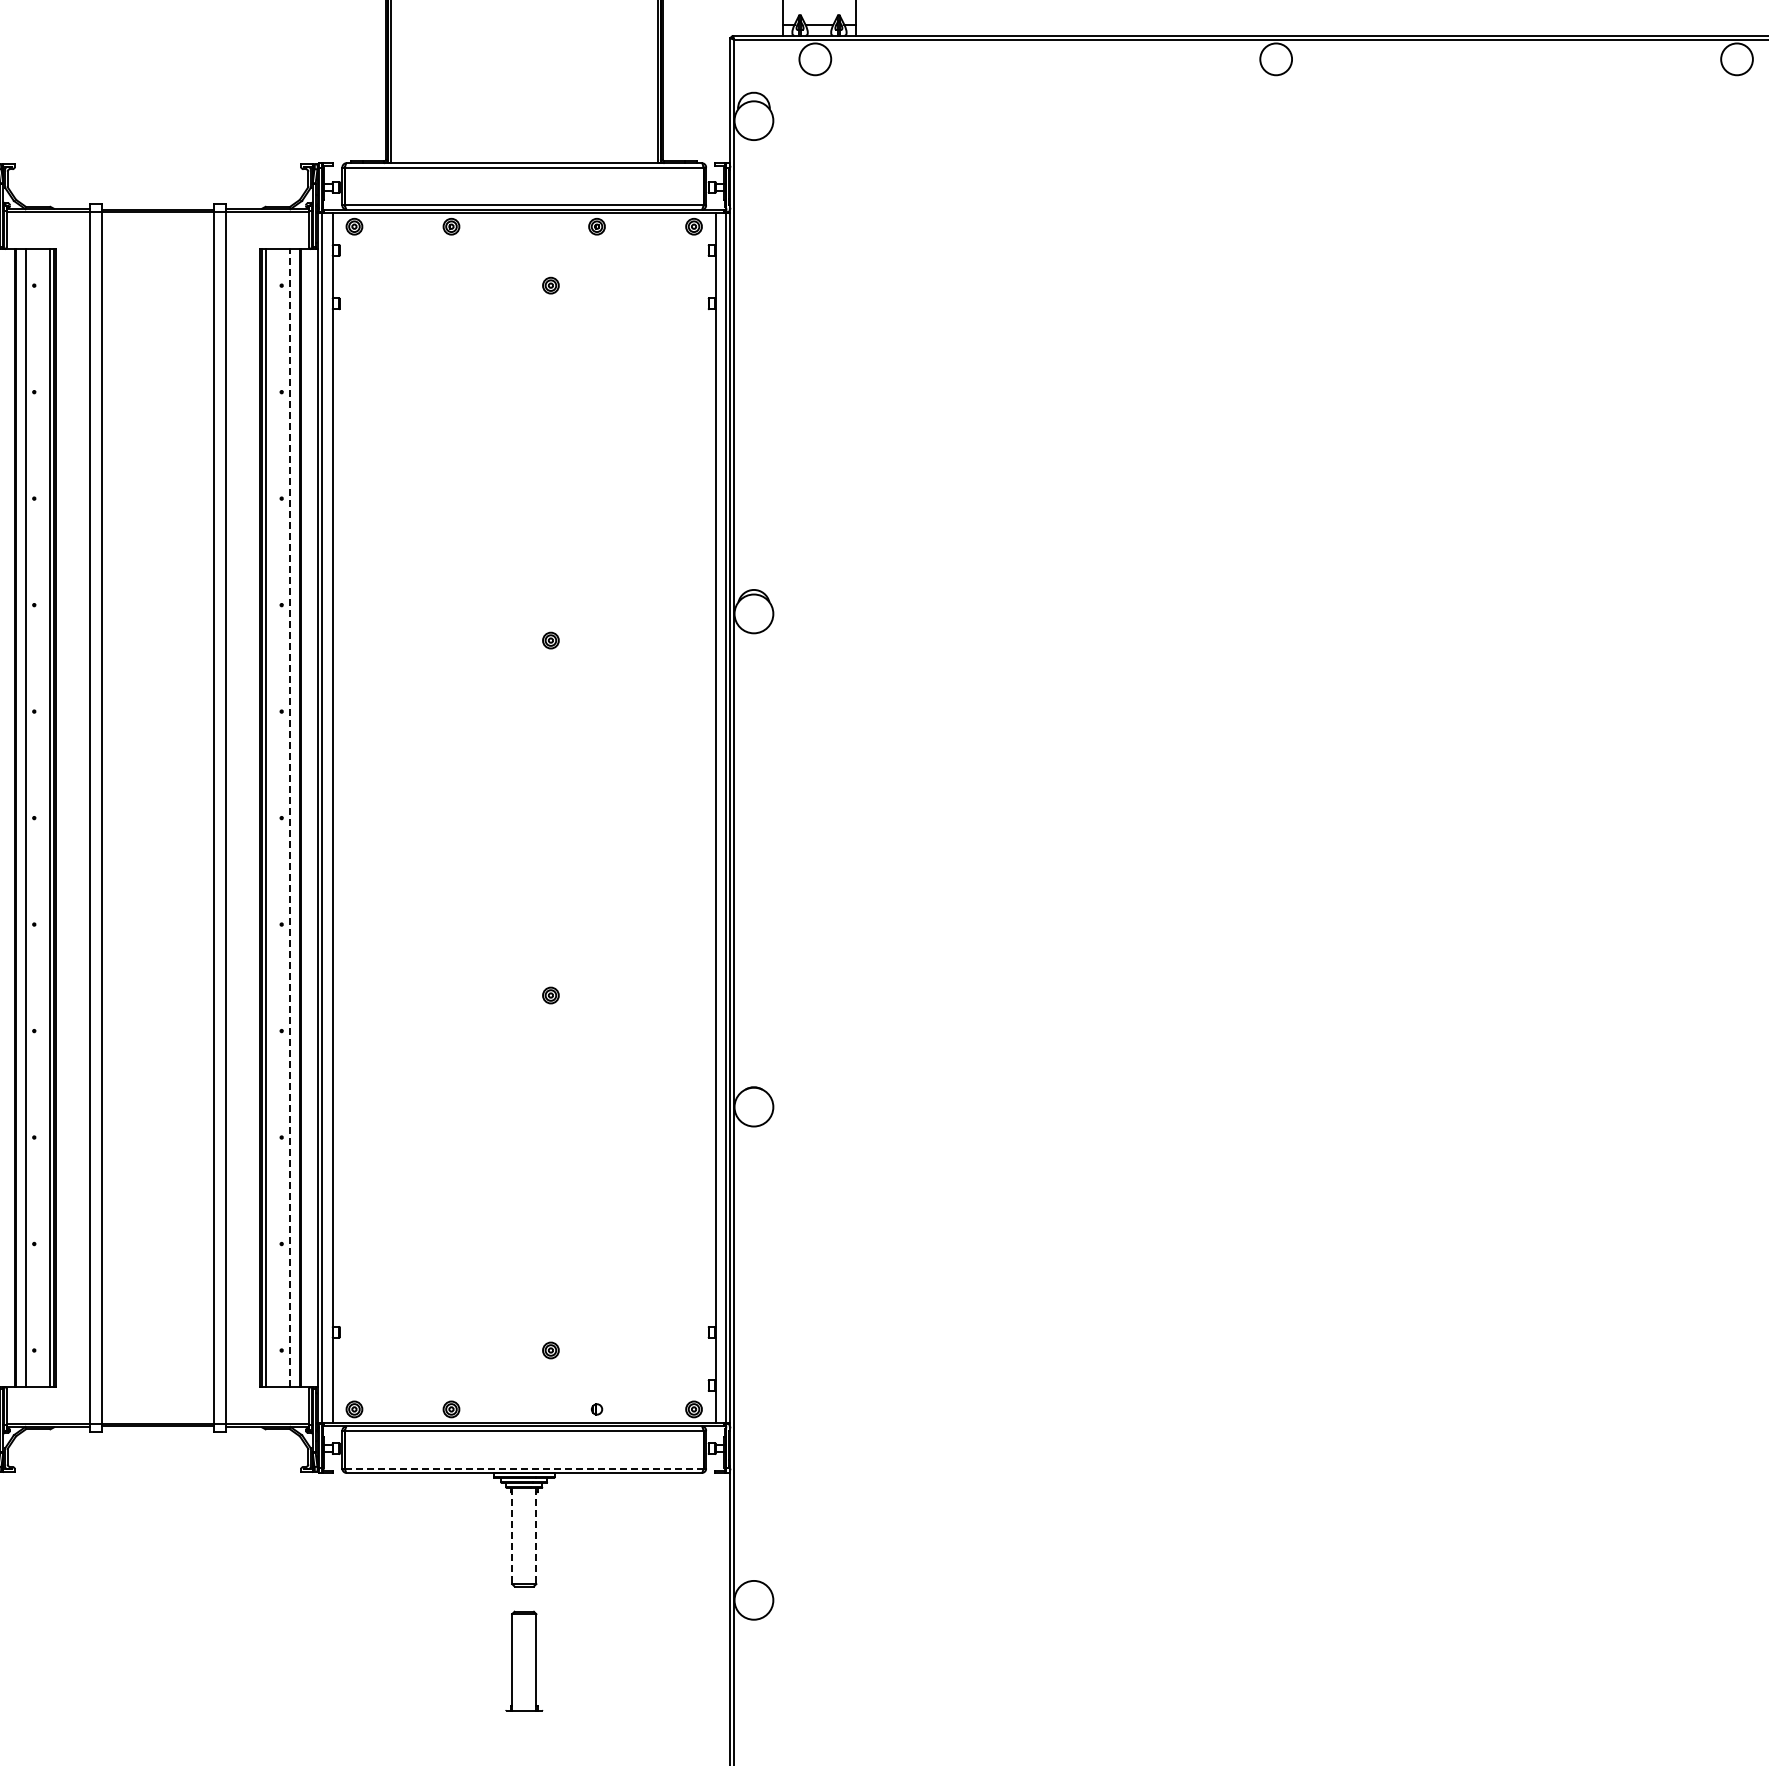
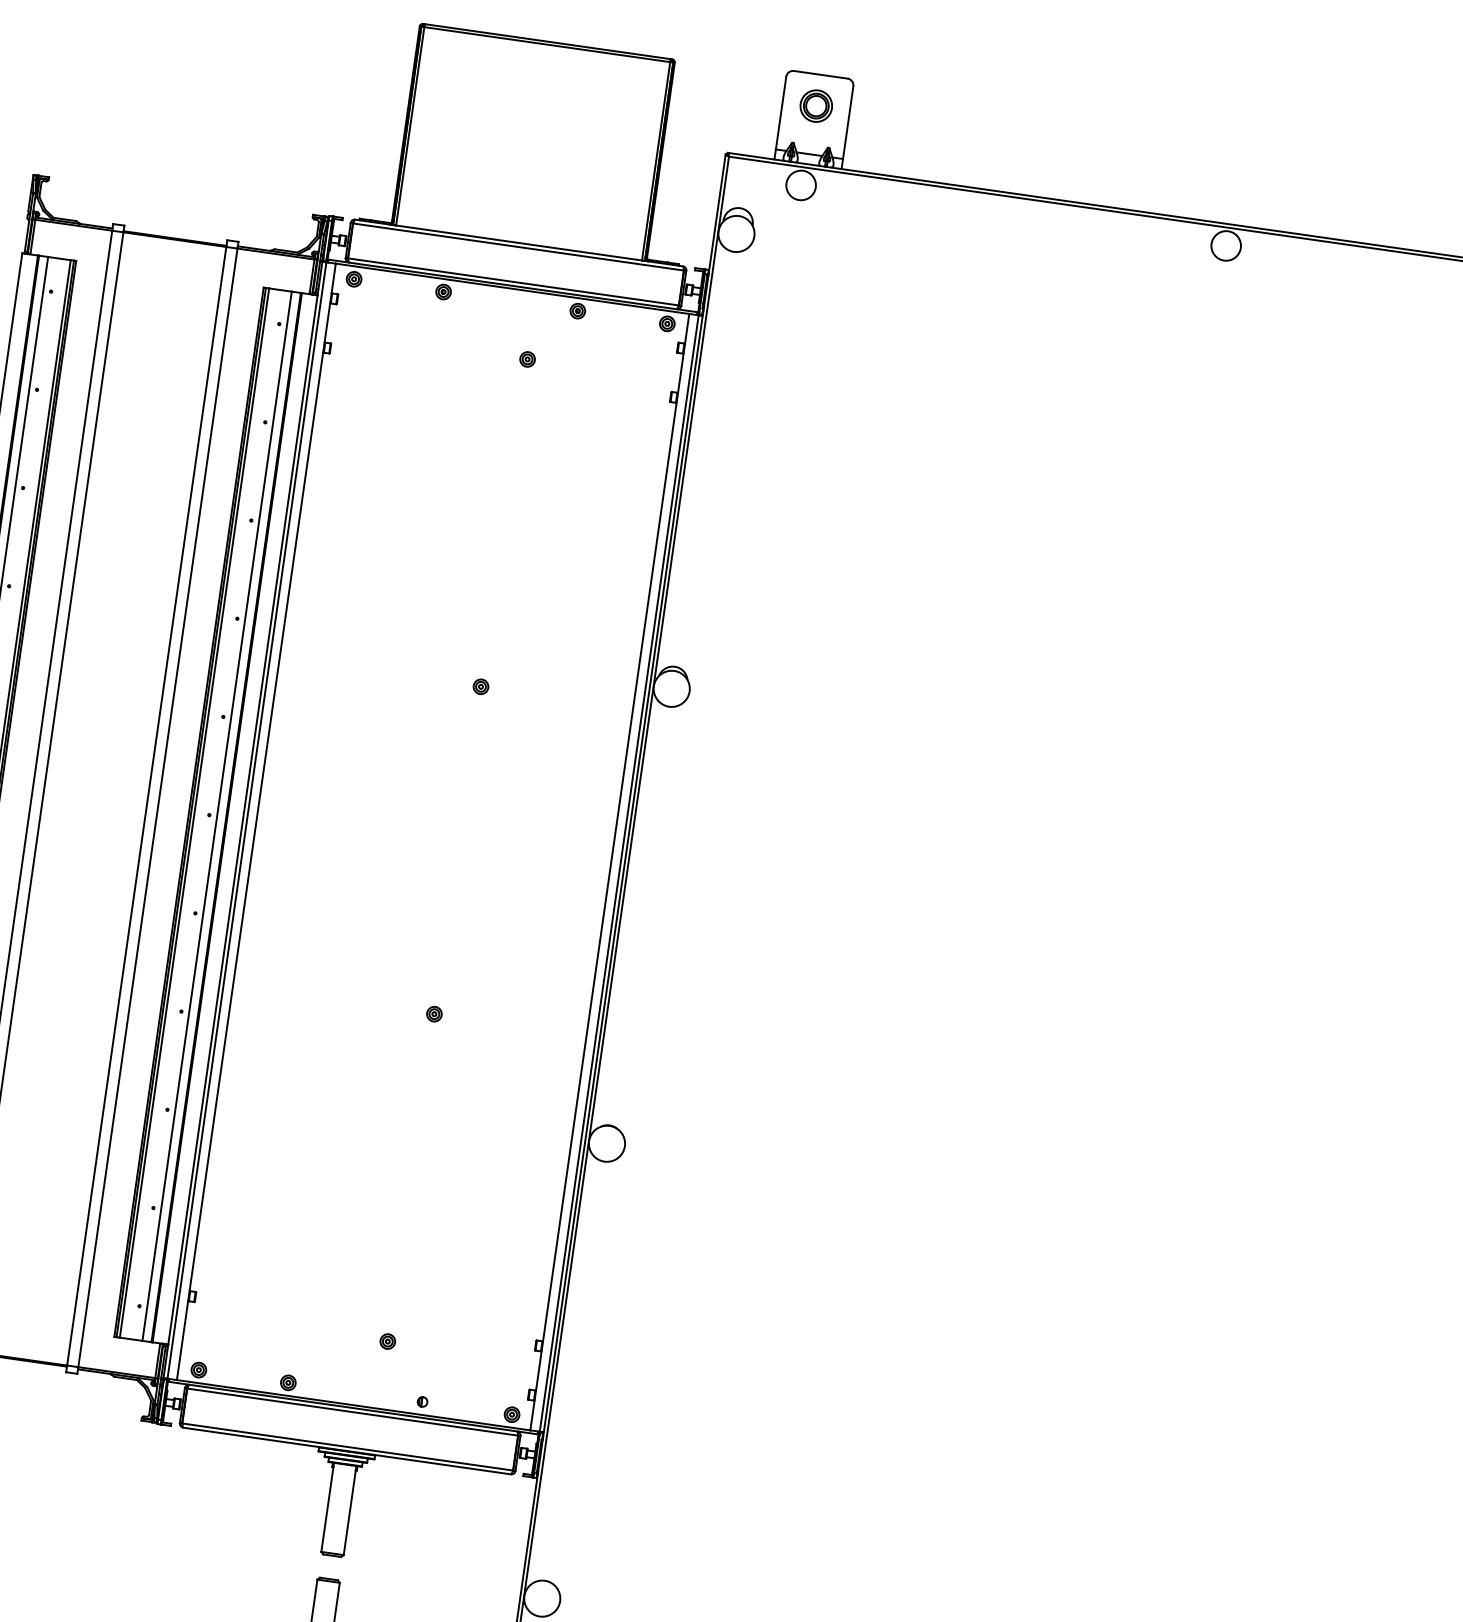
line: (290, 818) -> (217, 816), dashed -> solid
line: (524, 1468) -> (347, 1446), dashed -> solid
line: (512, 1536) -> (327, 1508), dashed -> solid
line: (536, 1536) -> (350, 1511), dashed -> solid

